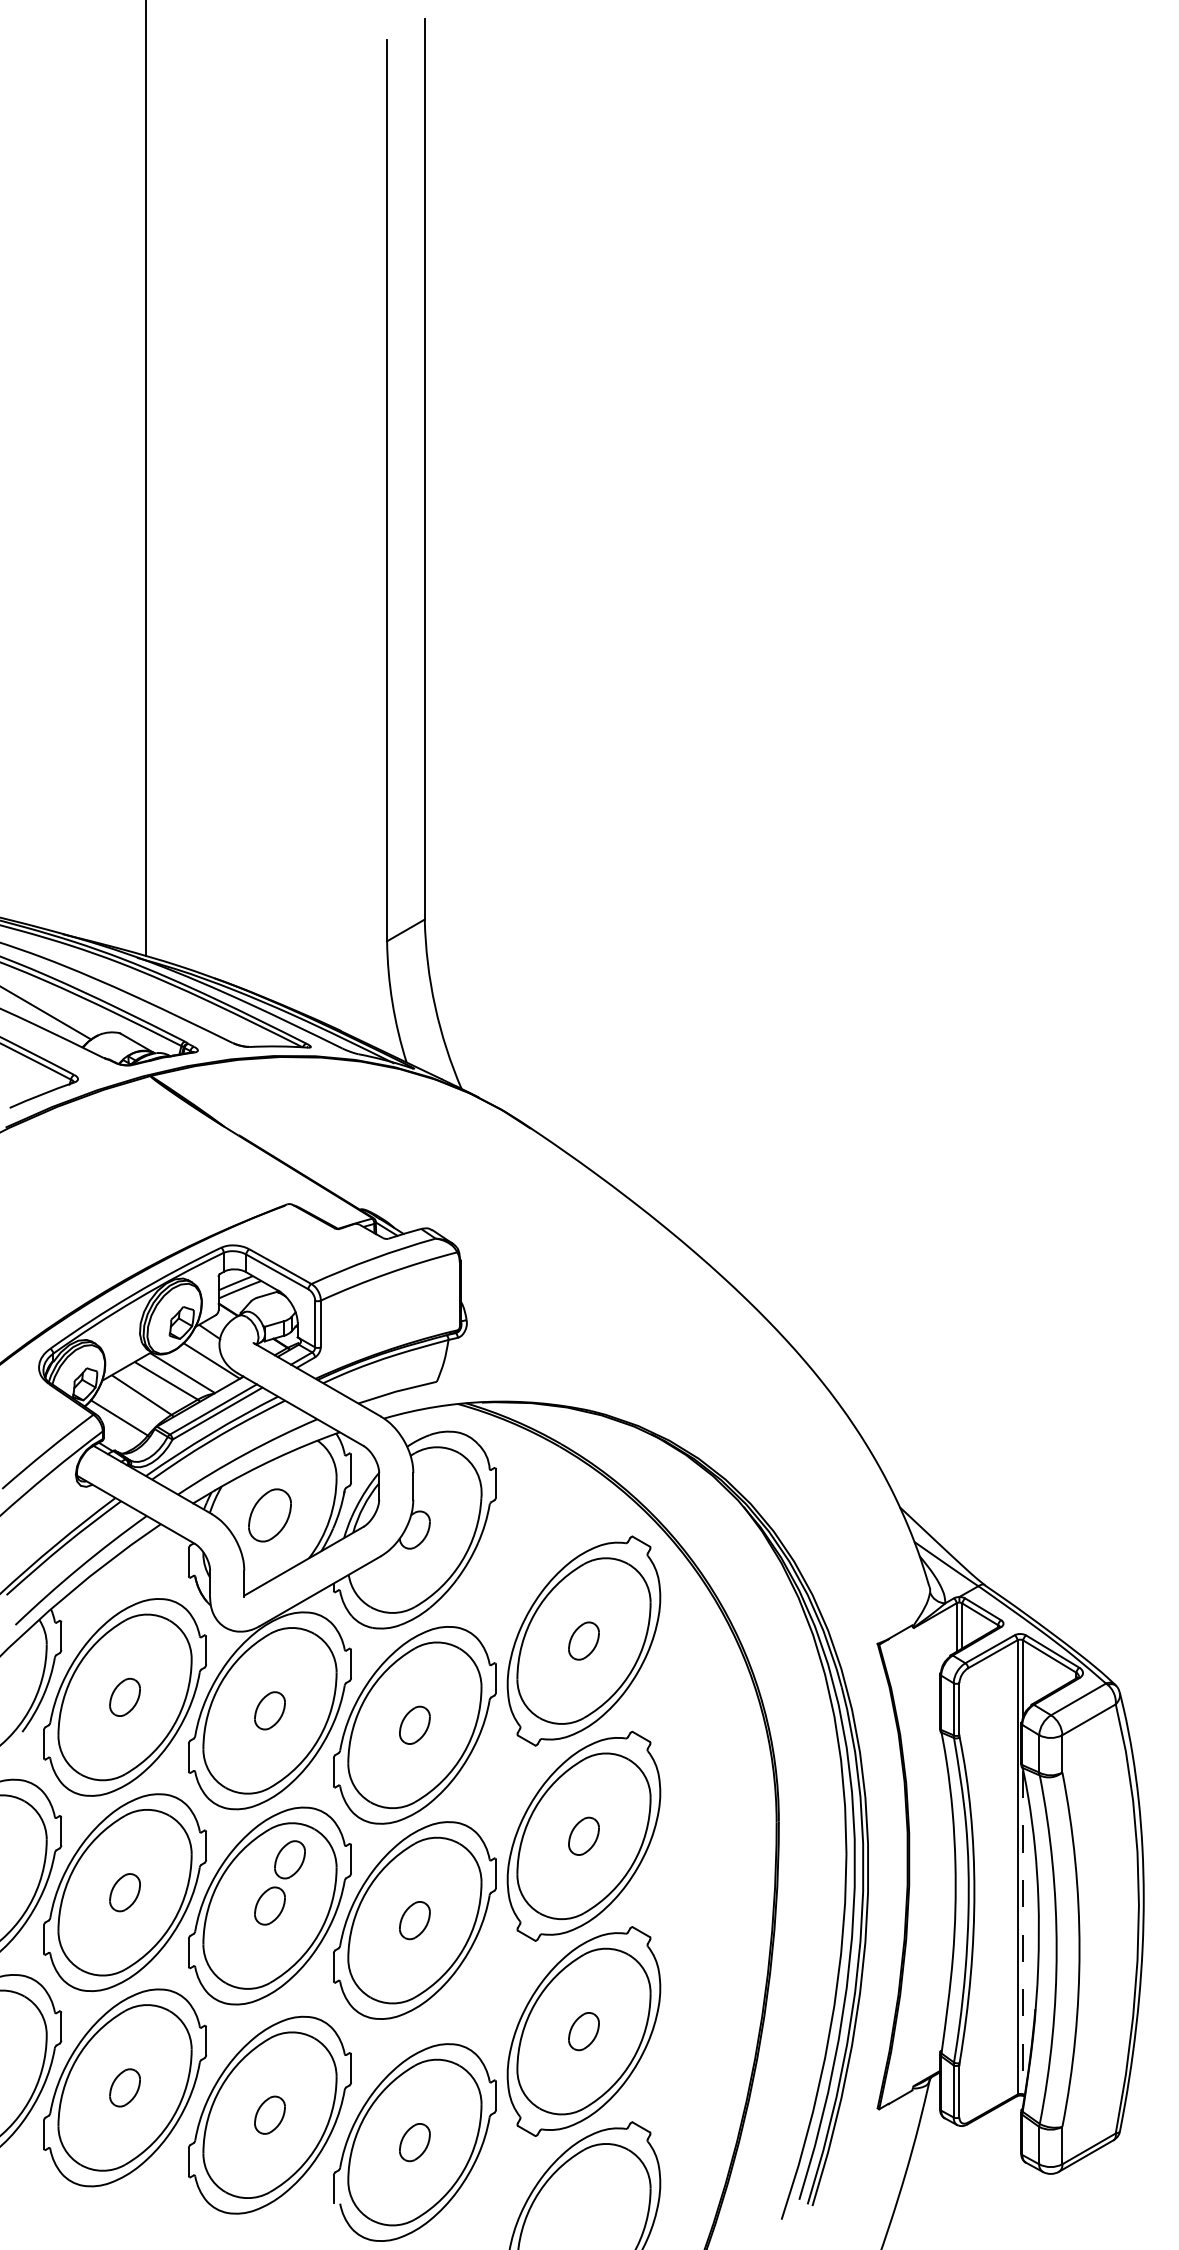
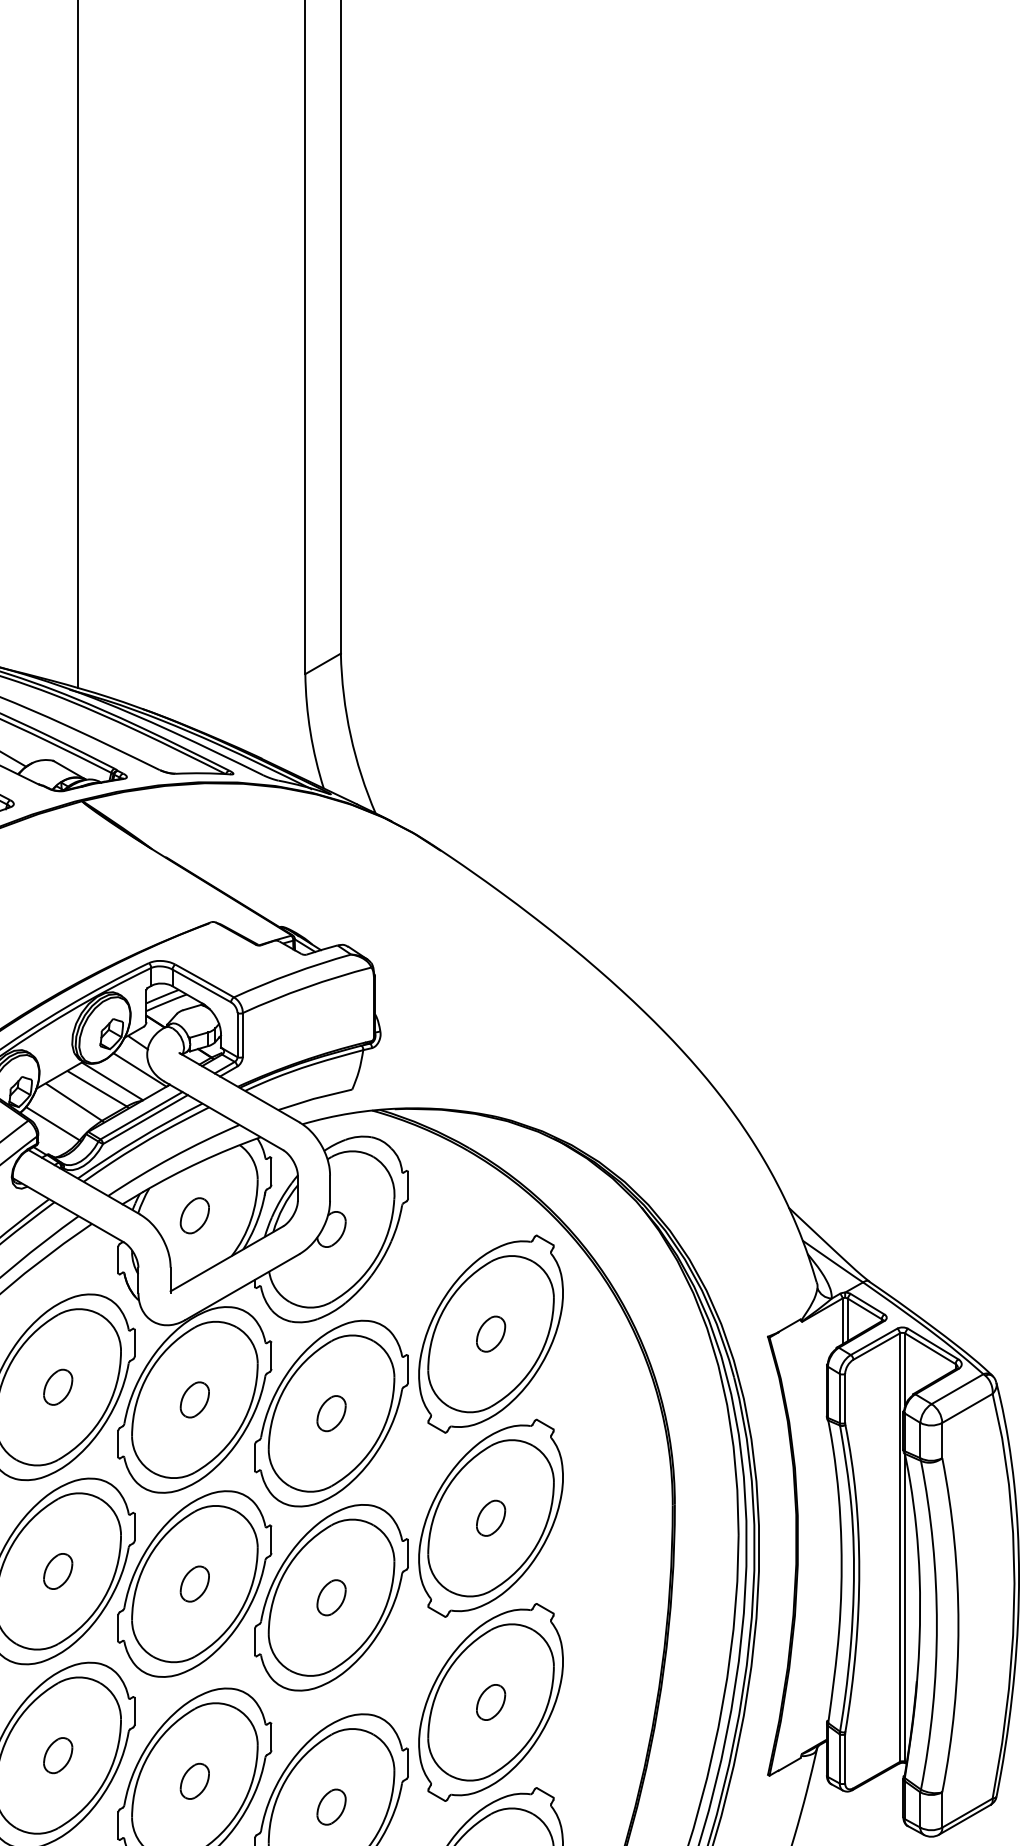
part: (269, 1515) -> (194, 1215), size x0.71
part: (289, 1859) -> (213, 1540), removed
line: (1023, 1932) -> (905, 1609), dashed -> solid

